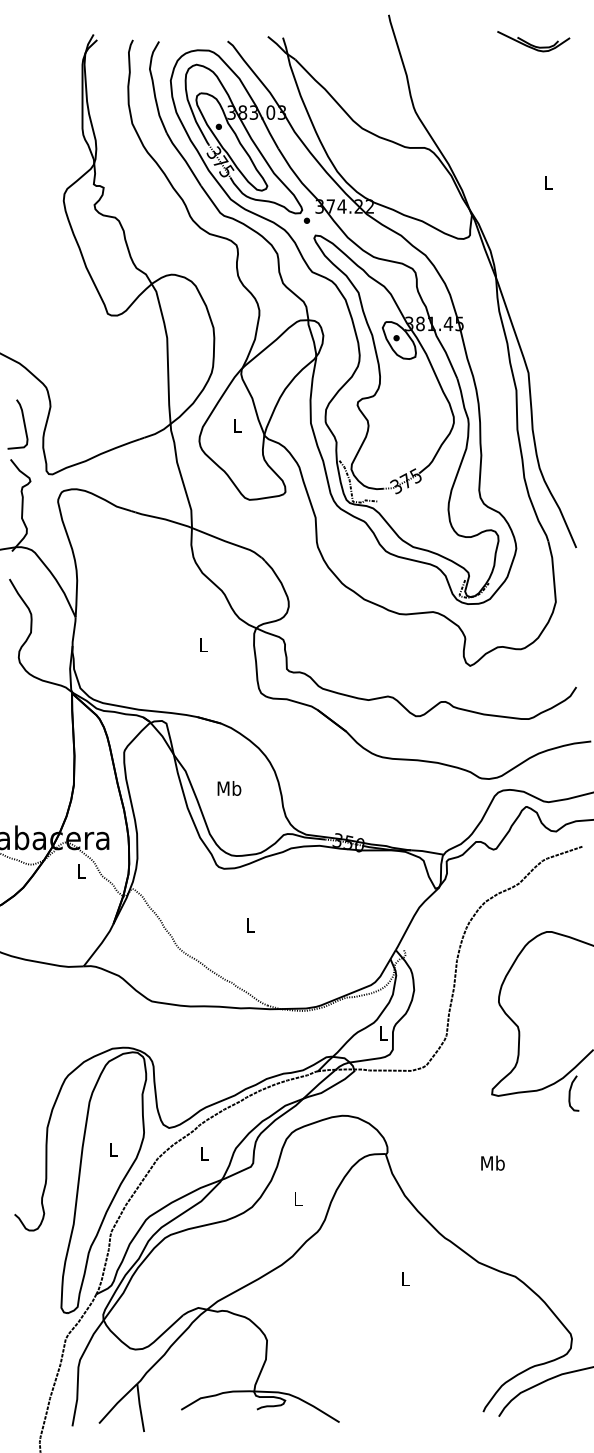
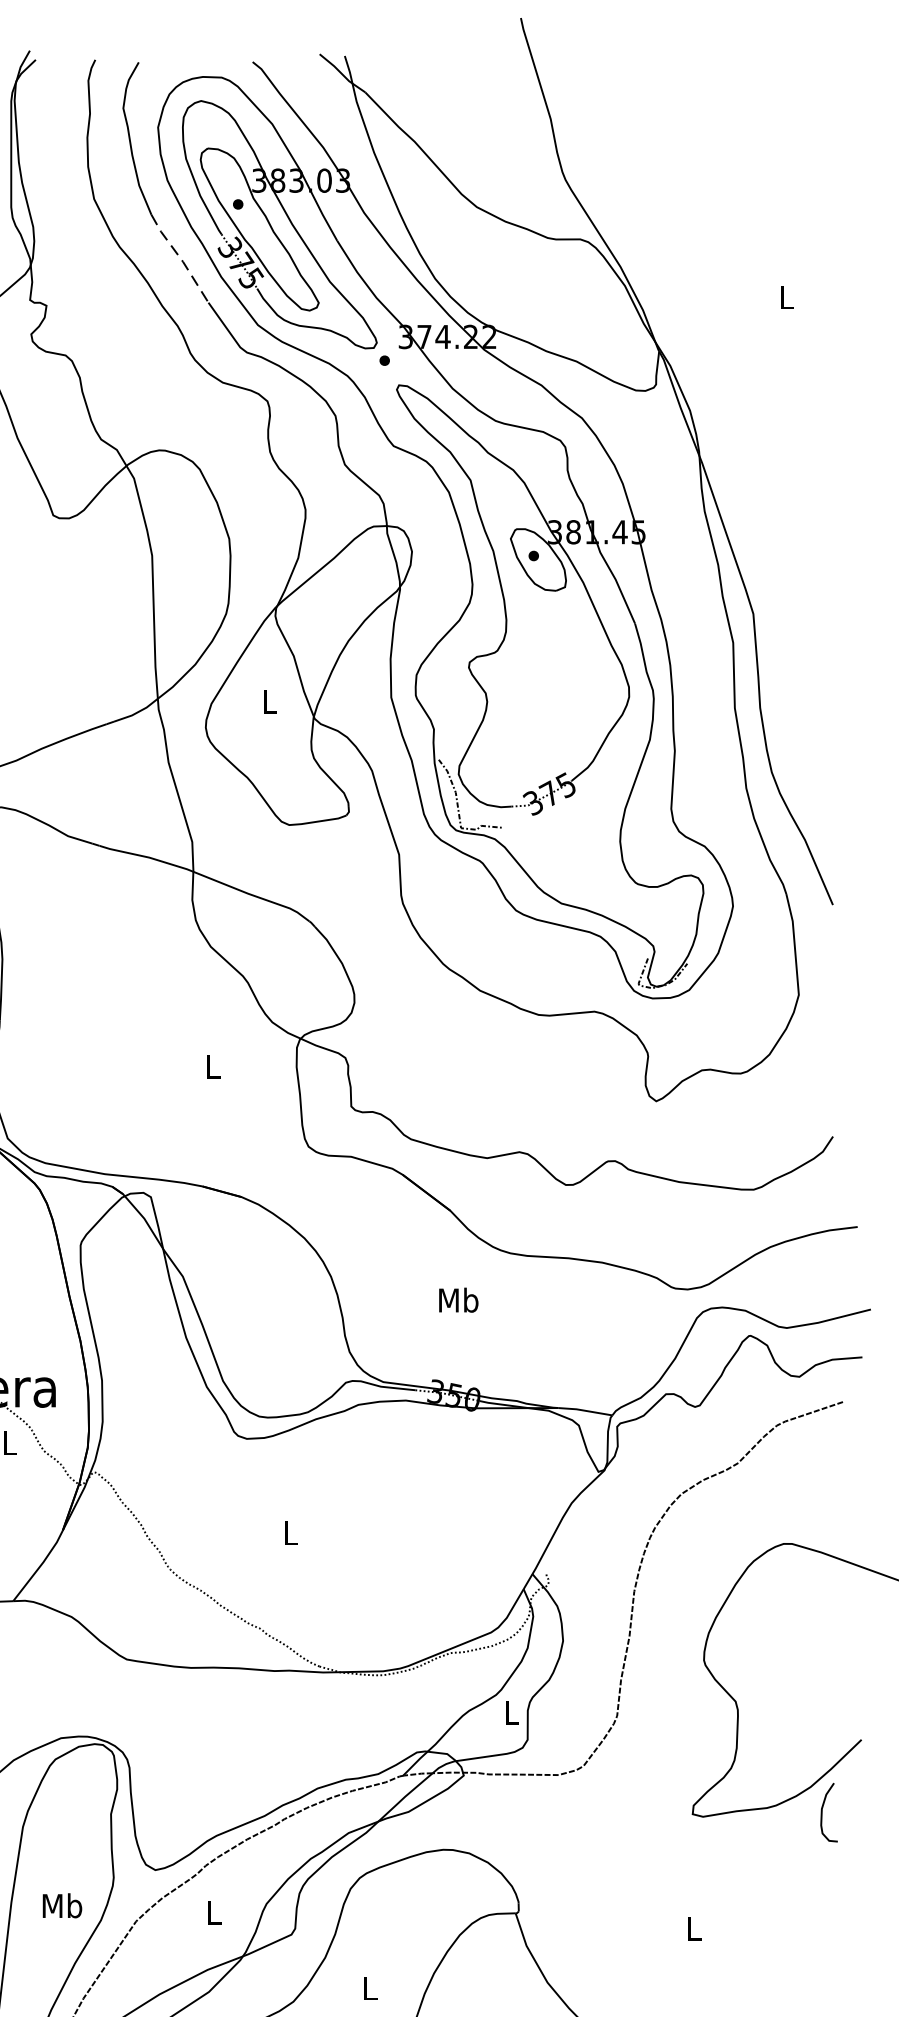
part: (533, 41) -> (761, 62), removed
line: (184, 158) -> (180, 257), solid -> dashed
text: (229, 788) -> (458, 1300), moved
text: (113, 1149) -> (62, 1905), L -> Mb
text: (492, 1162) -> (693, 1927), Mb -> L

